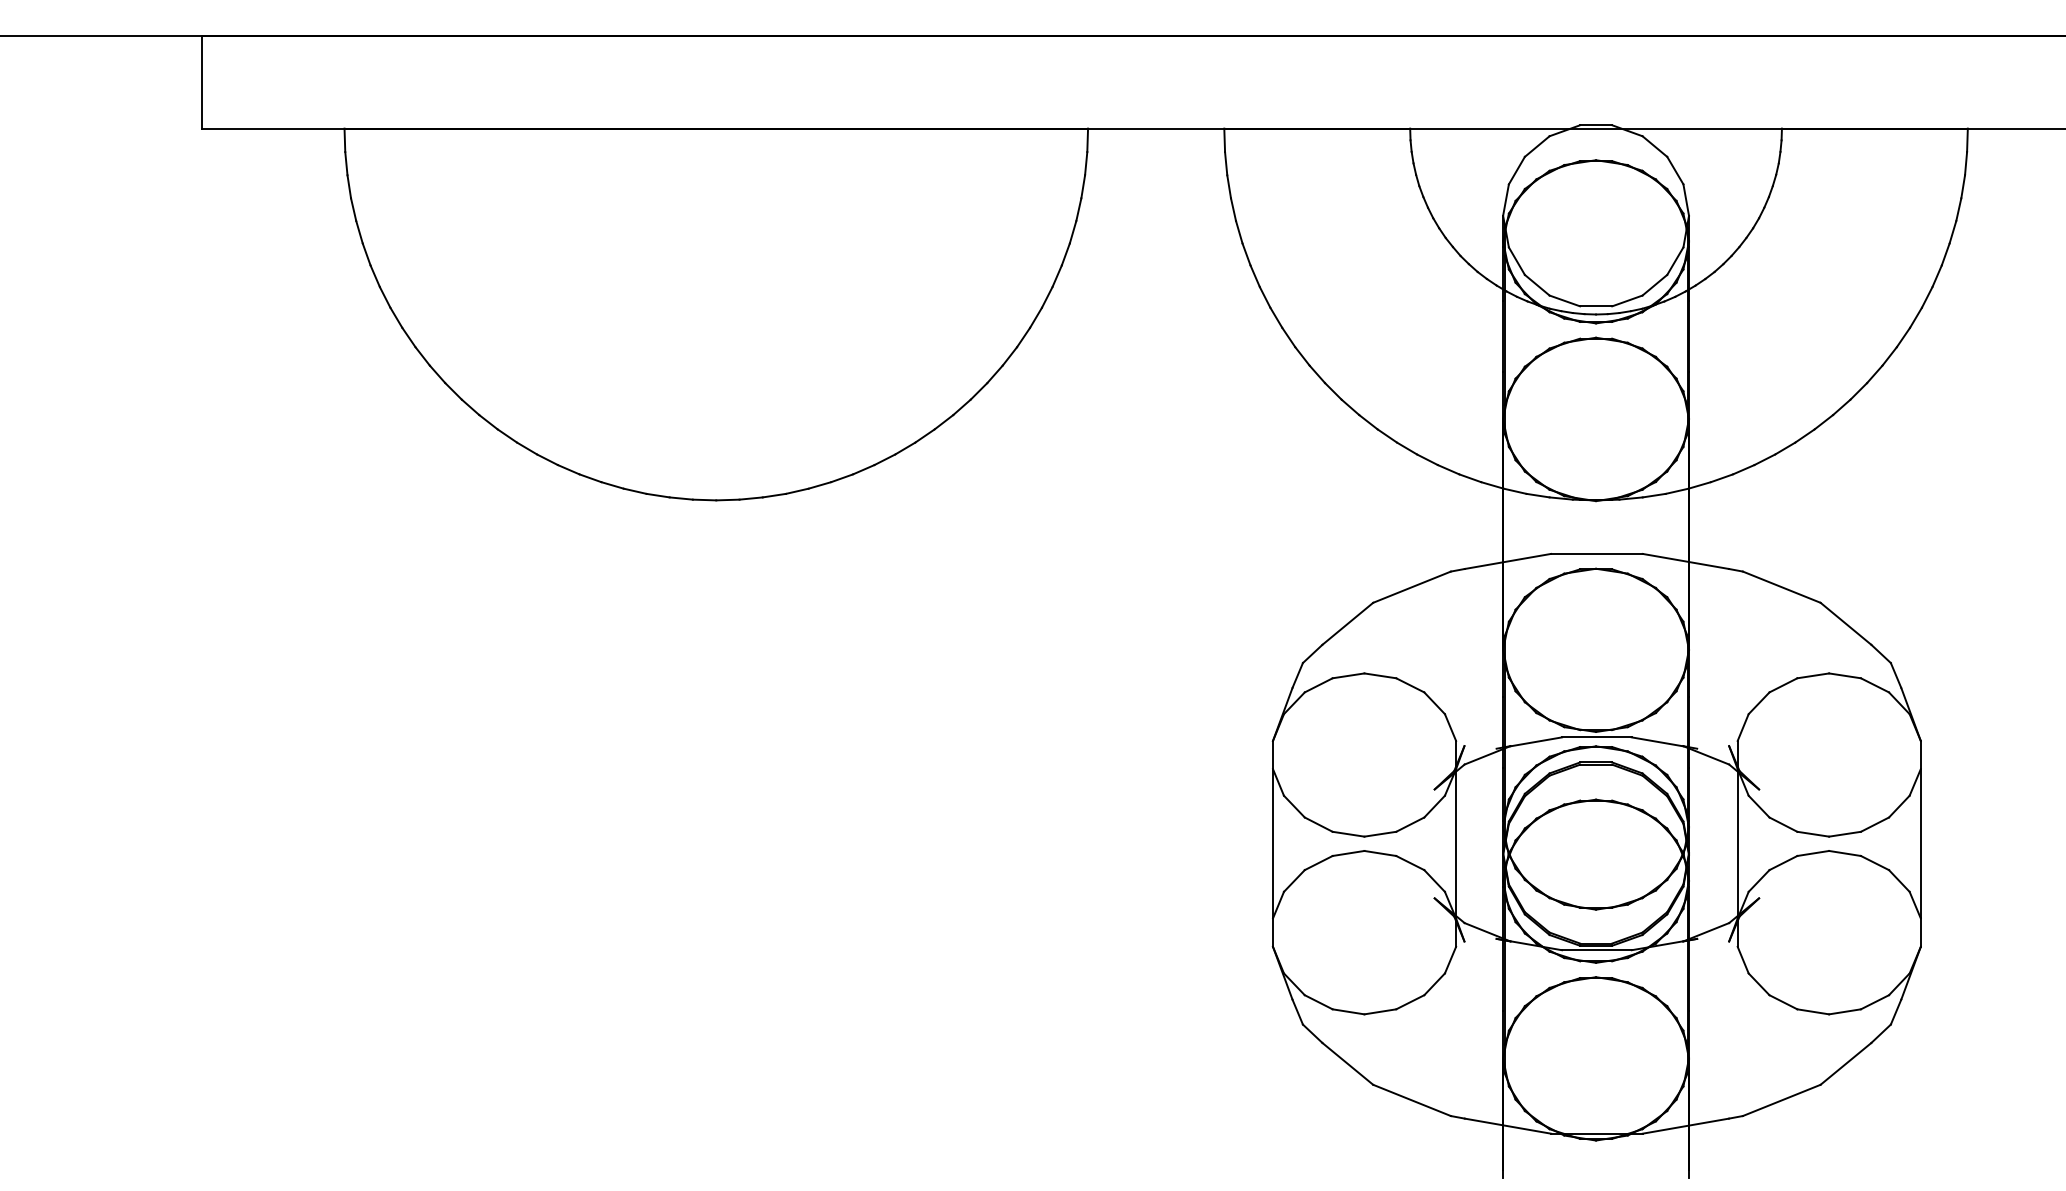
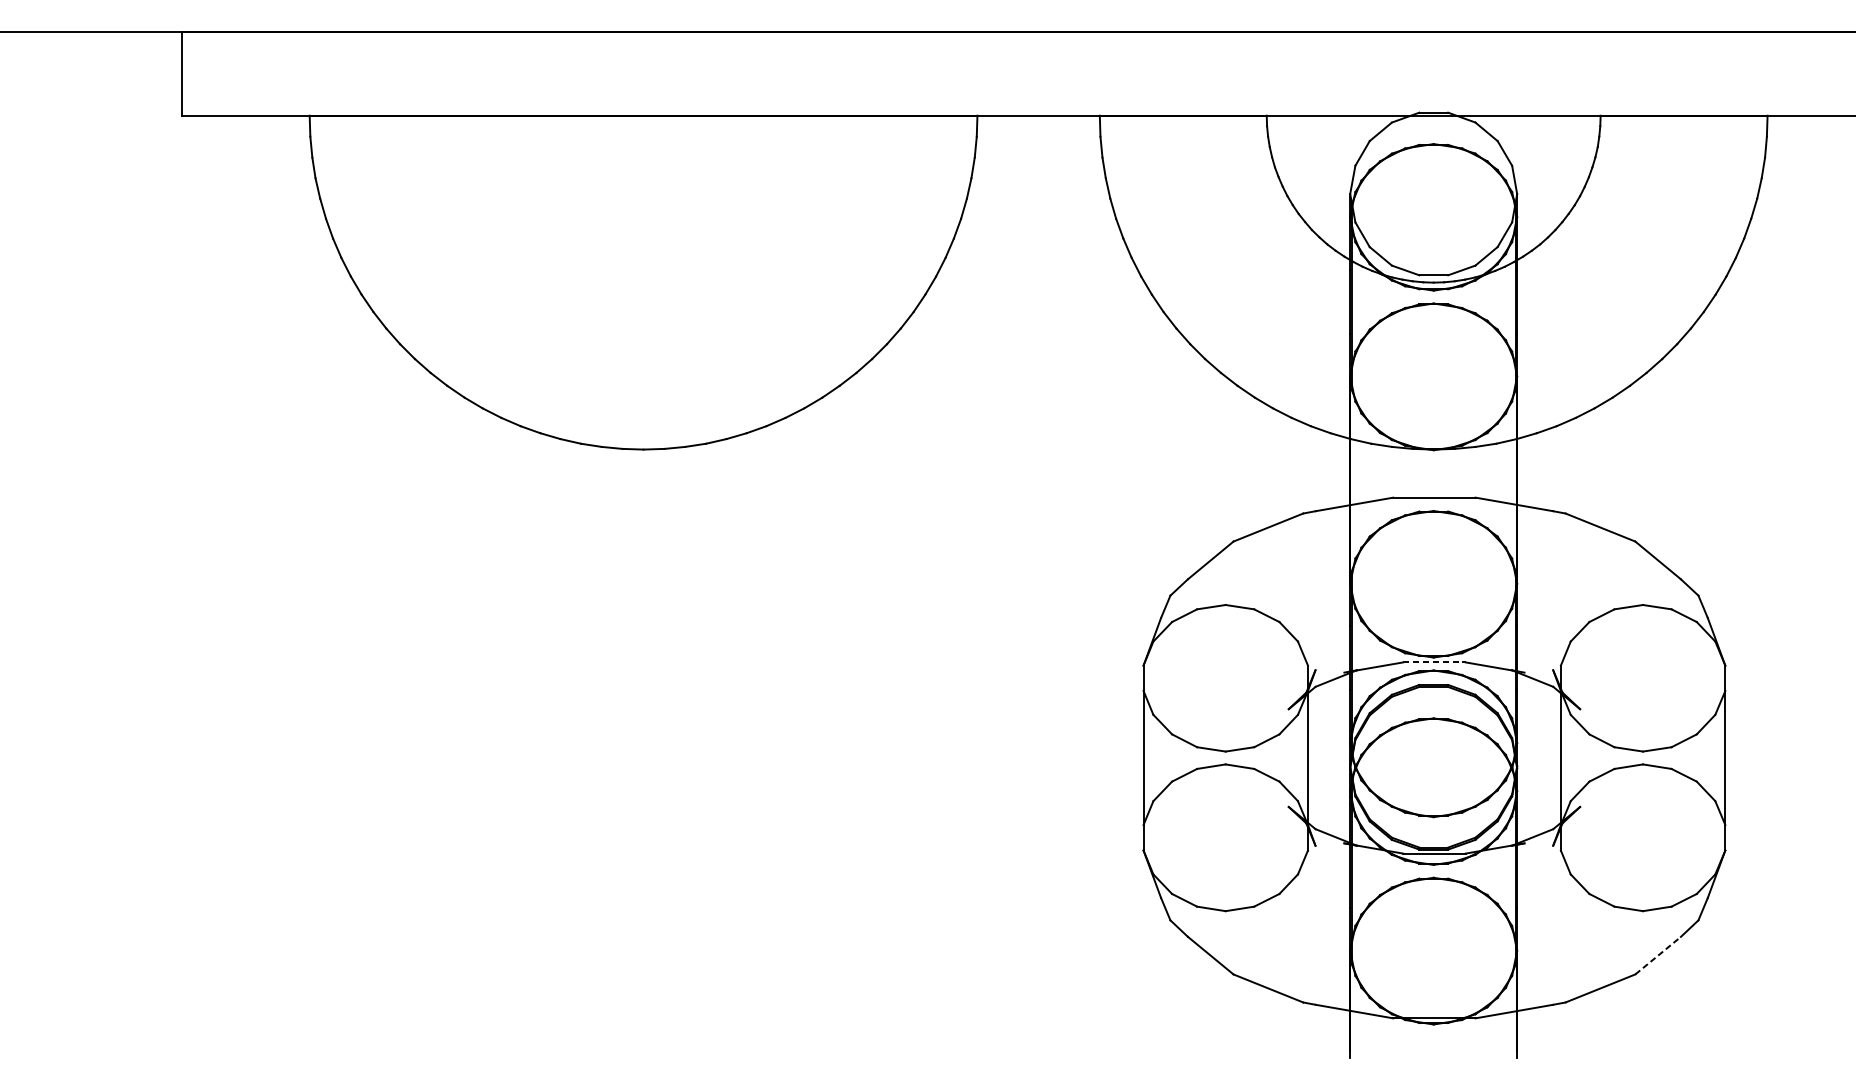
line: (1596, 737) -> (1434, 662), solid -> dashed
line: (1845, 1063) -> (1657, 955), solid -> dashed

